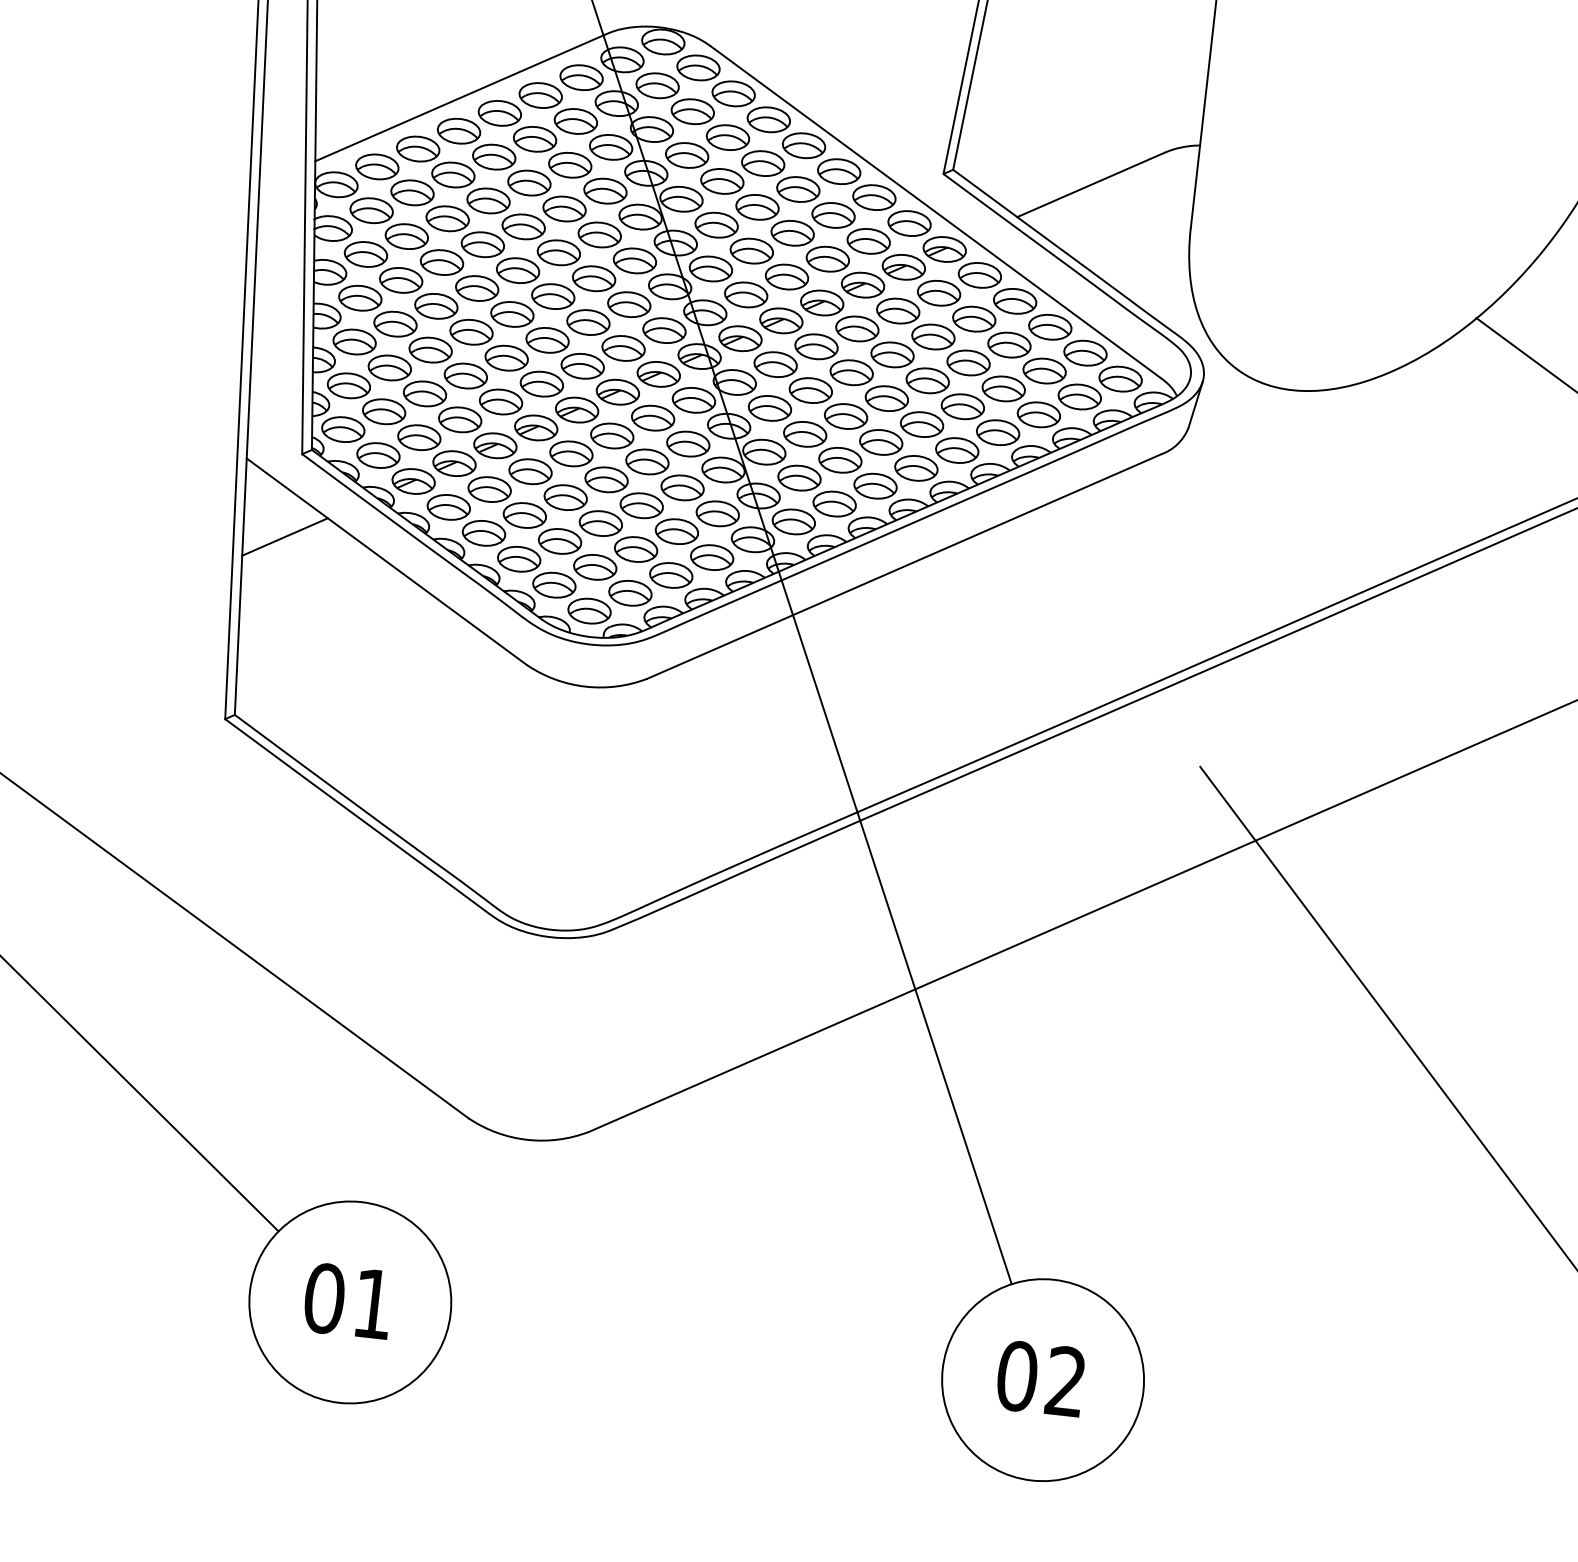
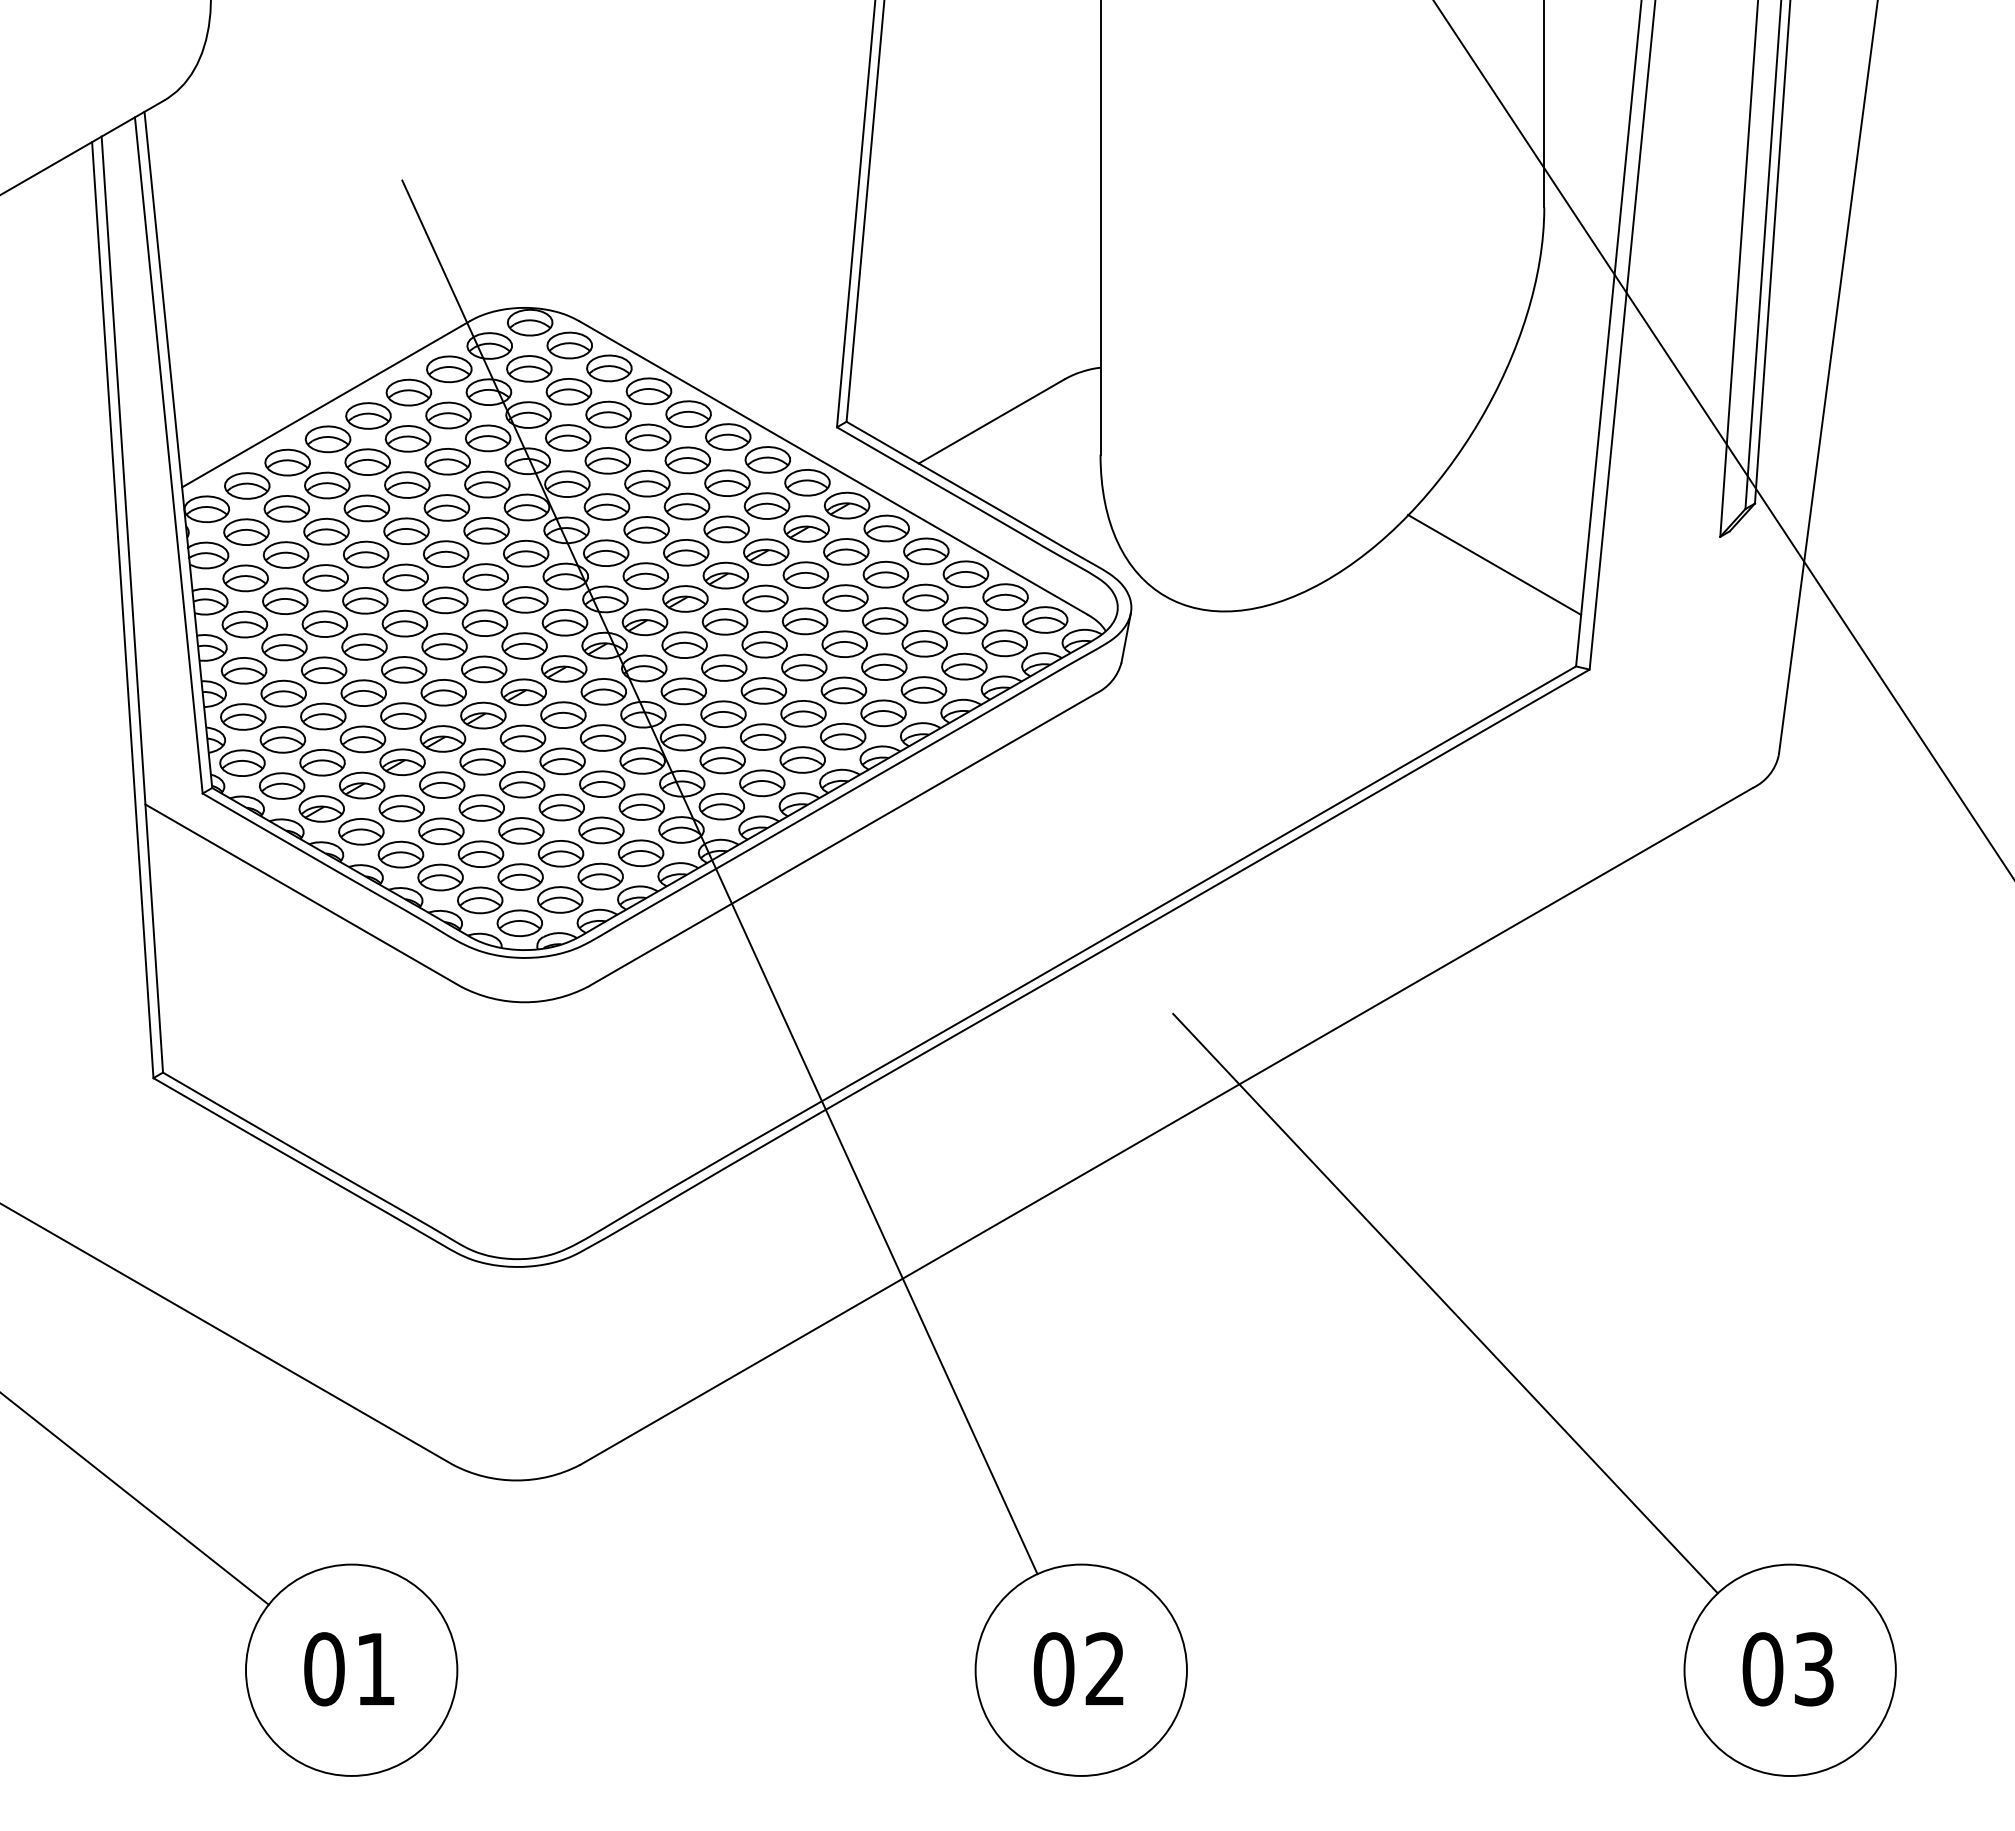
line: (285, 536) -> (194, 881), removed

